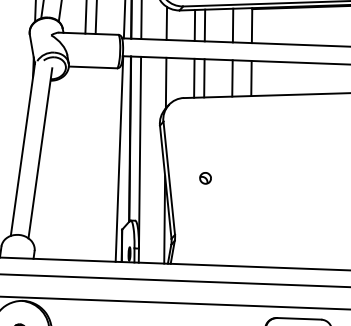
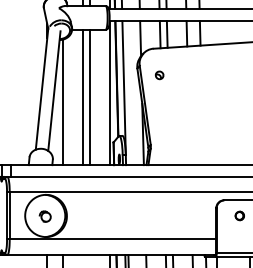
line: (80, 163) -> (82, 97), added
line: (91, 164) -> (90, 97), added
line: (51, 169) -> (62, 102), added
part: (205, 178) -> (159, 75), moved

